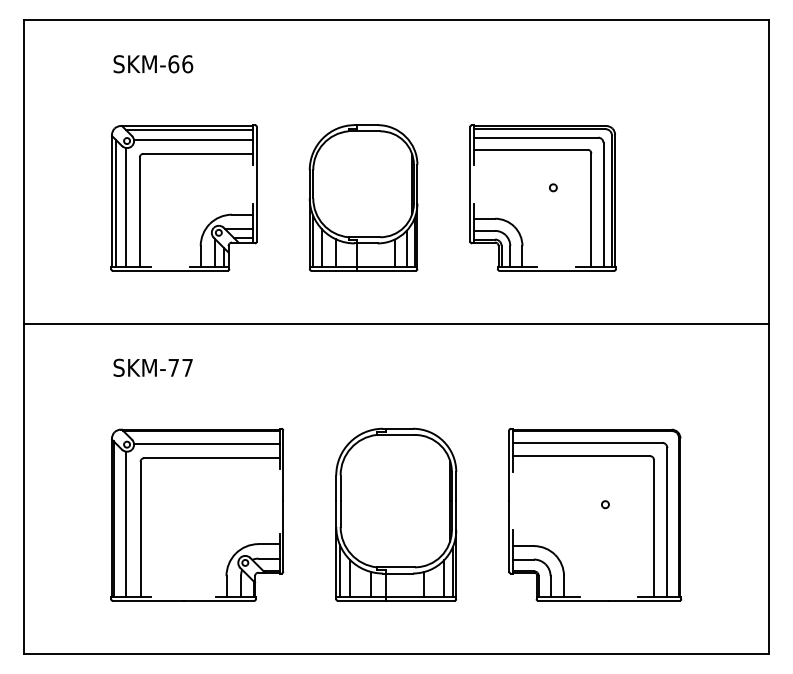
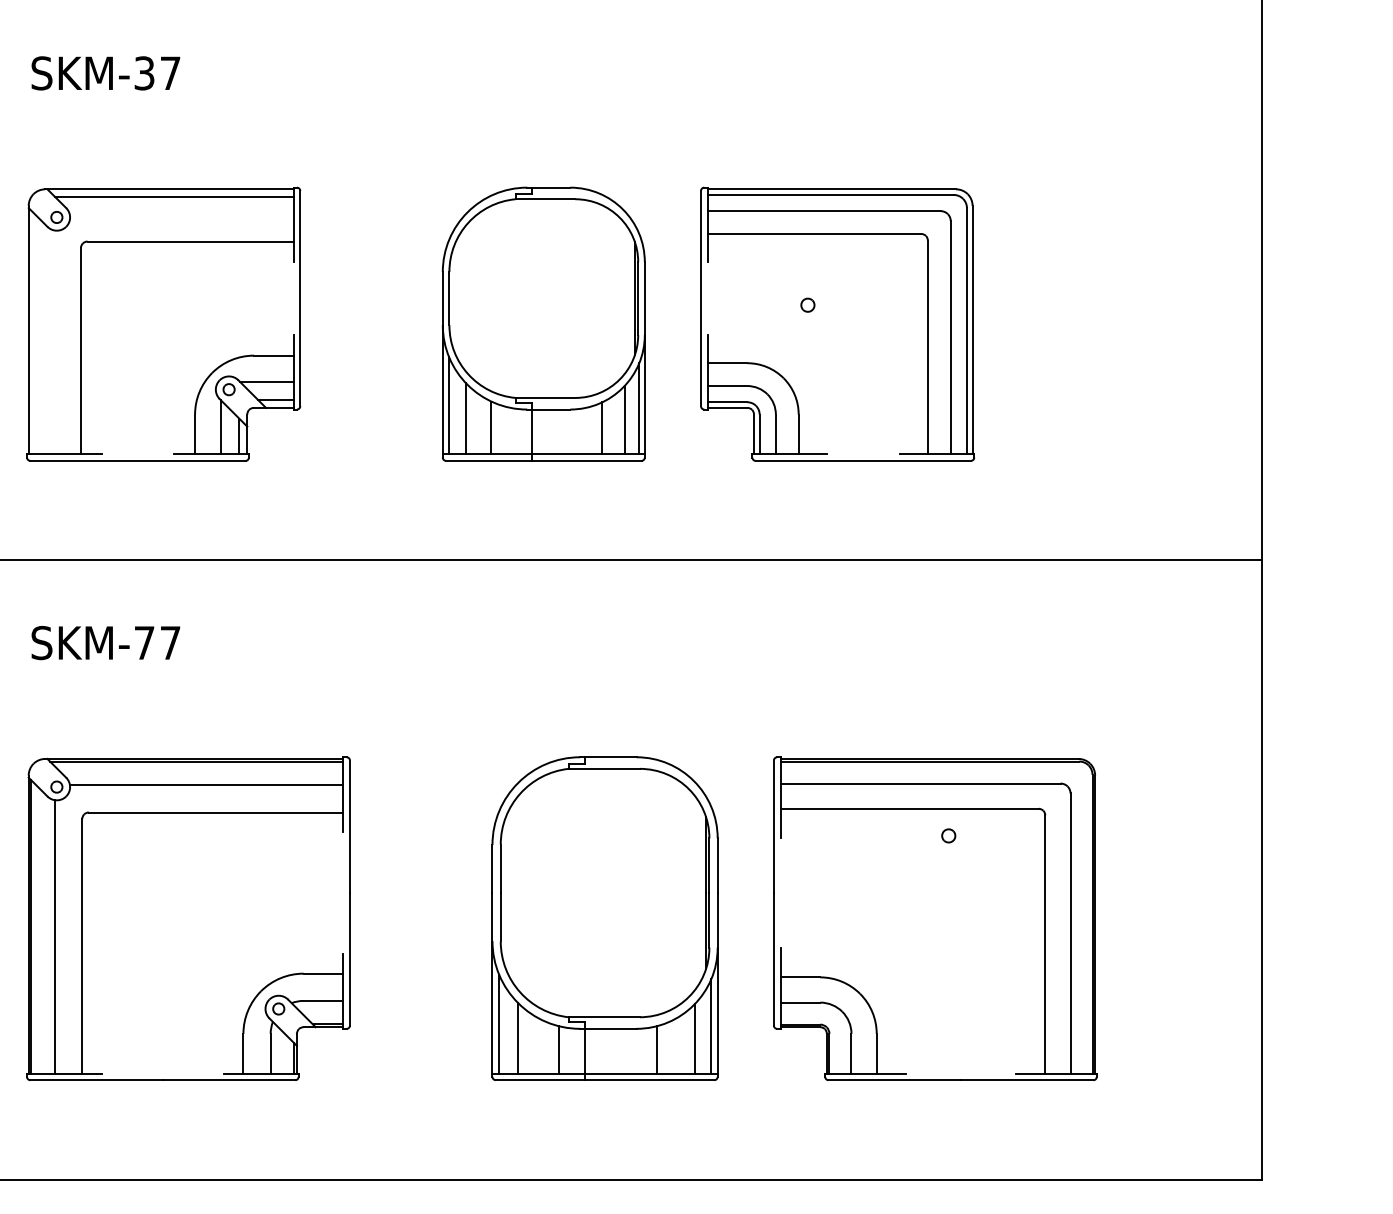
text: (180, 64) -> (157, 73), SKM-66 -> SKM-37
line: (193, 140) -> (181, 216), removed
part: (553, 187) -> (808, 304), moved
part: (363, 197) -> (543, 323), moved
line: (116, 203) -> (37, 334), removed
line: (126, 207) -> (55, 342), removed
part: (605, 504) -> (948, 835), moved
part: (396, 514) -> (605, 918), moved

